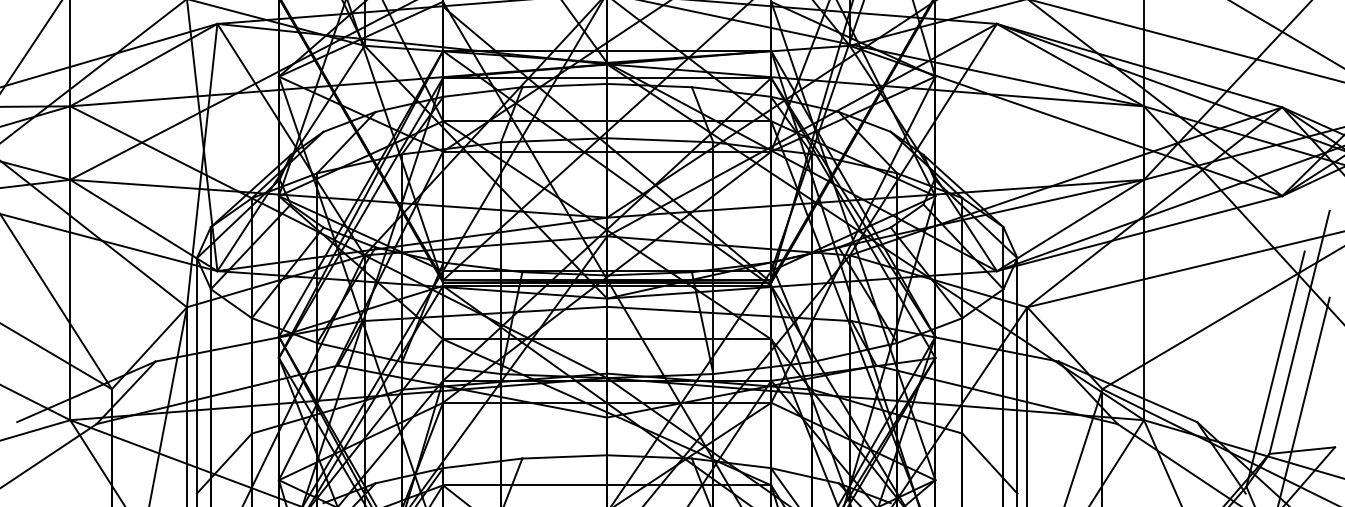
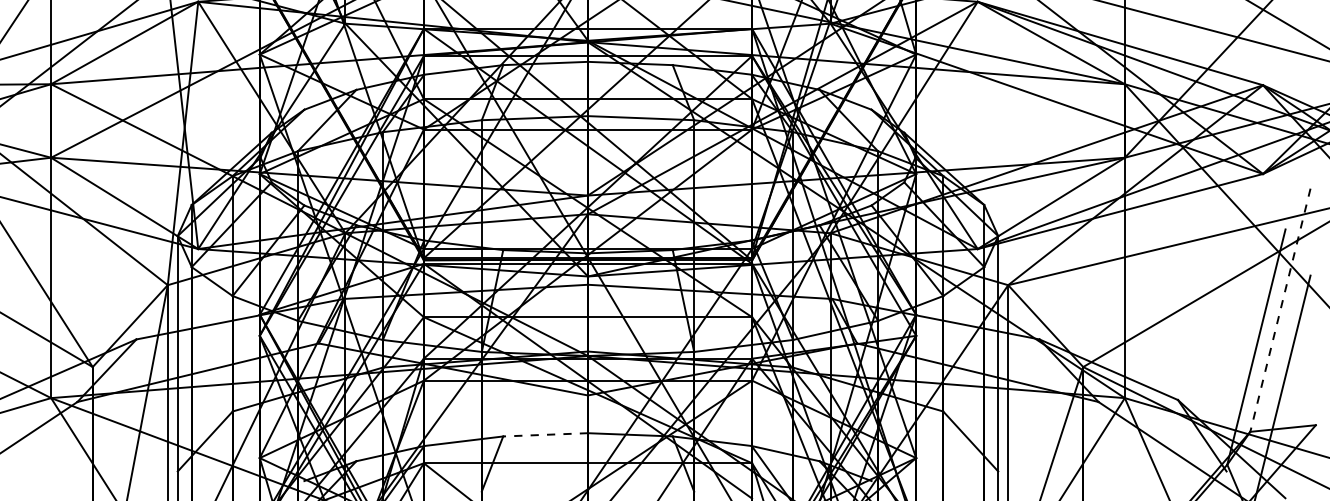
line: (1299, 332) -> (1280, 310), solid -> dashed
line: (564, 456) -> (545, 434), solid -> dashed

